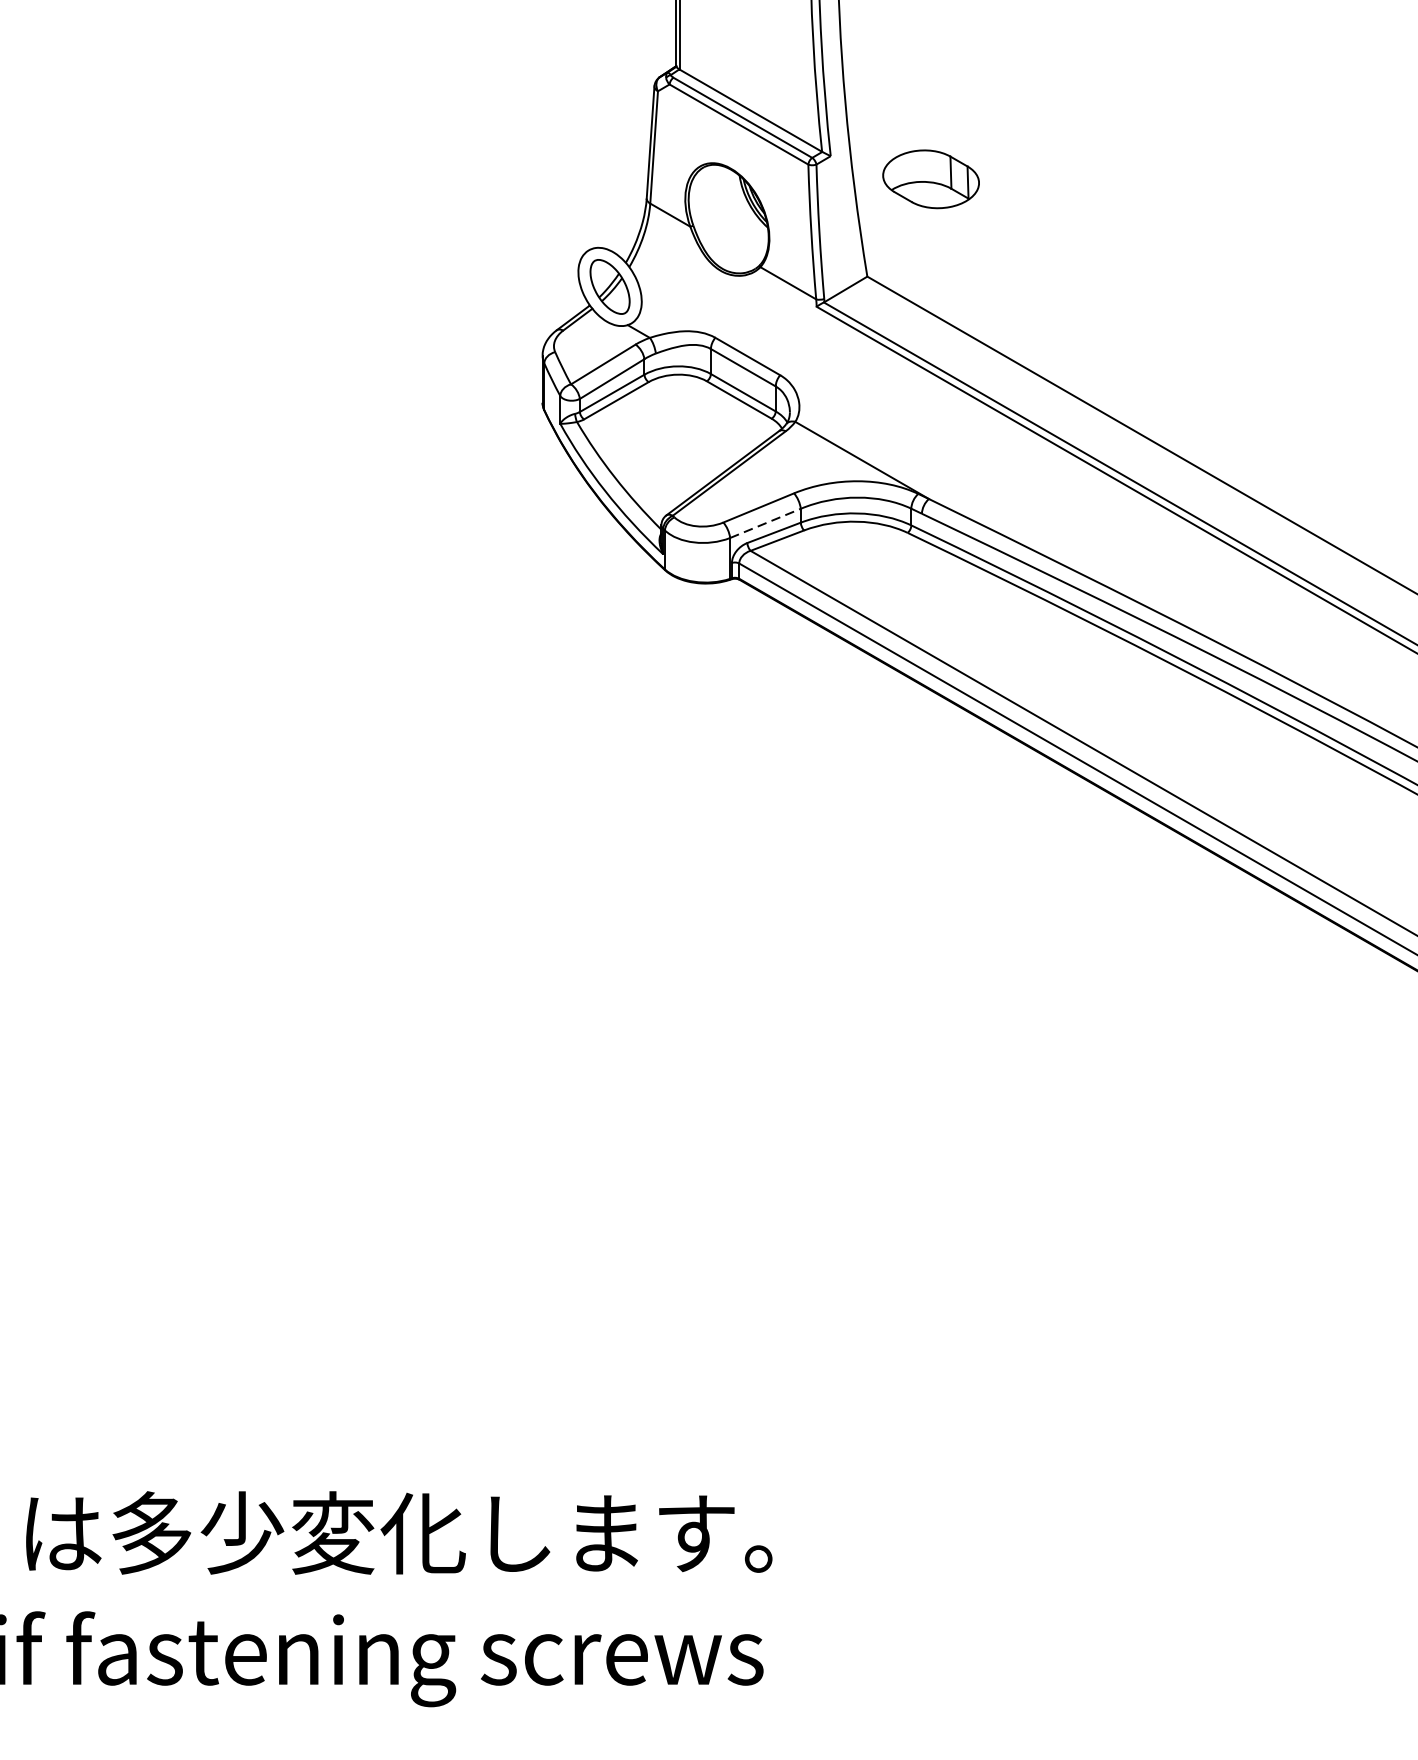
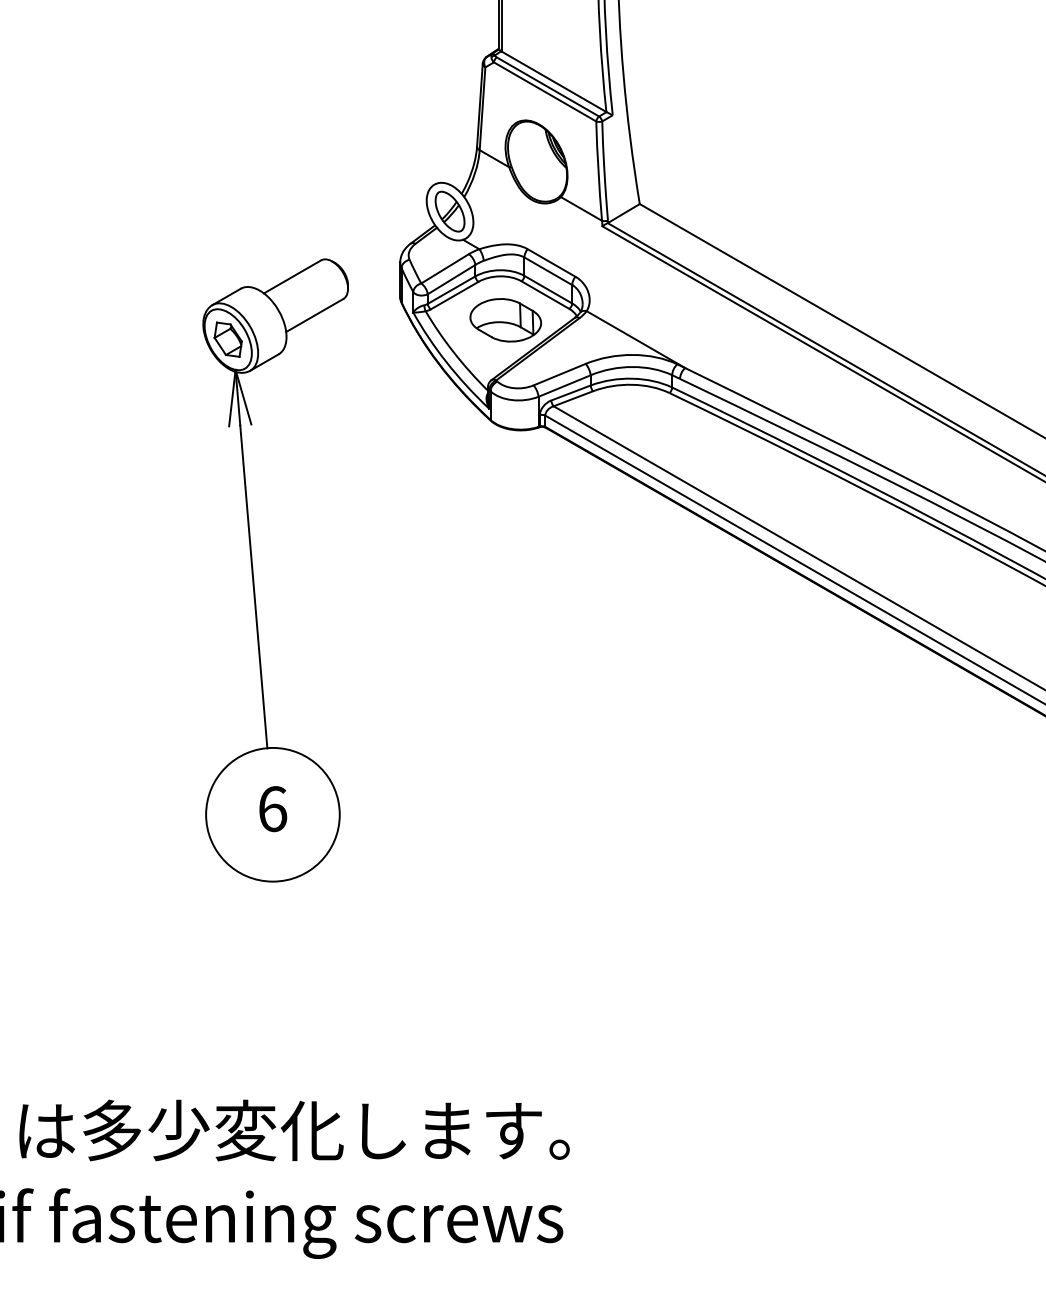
part: (930, 179) -> (505, 320), moved
line: (766, 522) -> (565, 385), dashed -> solid
part: (343, 773) -> (253, 570), added

